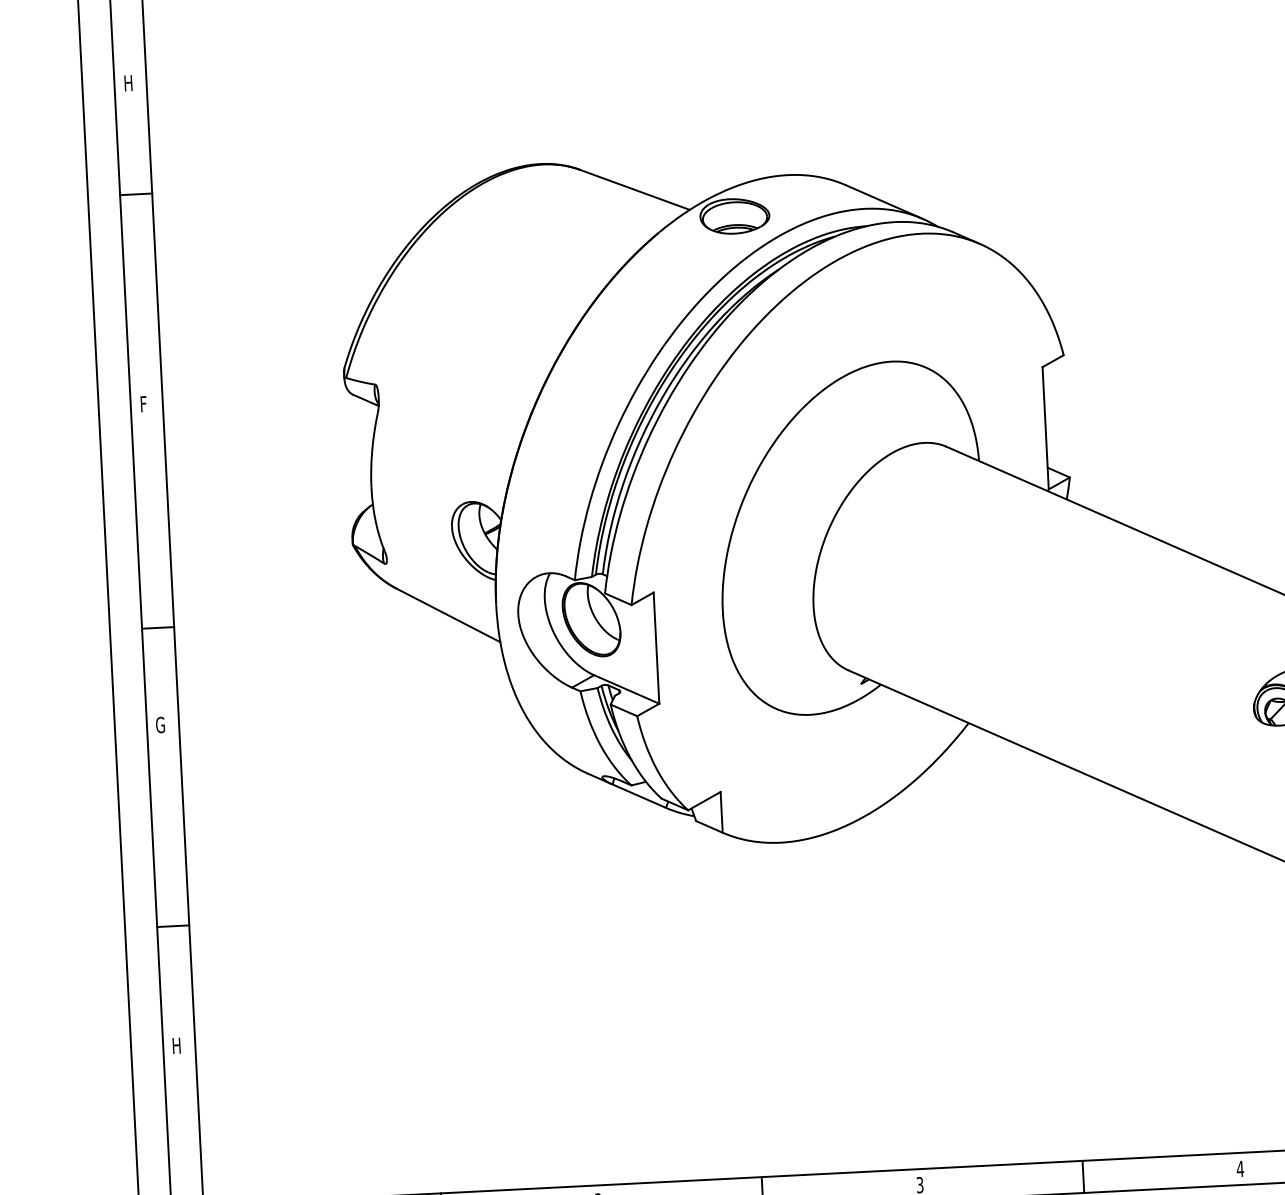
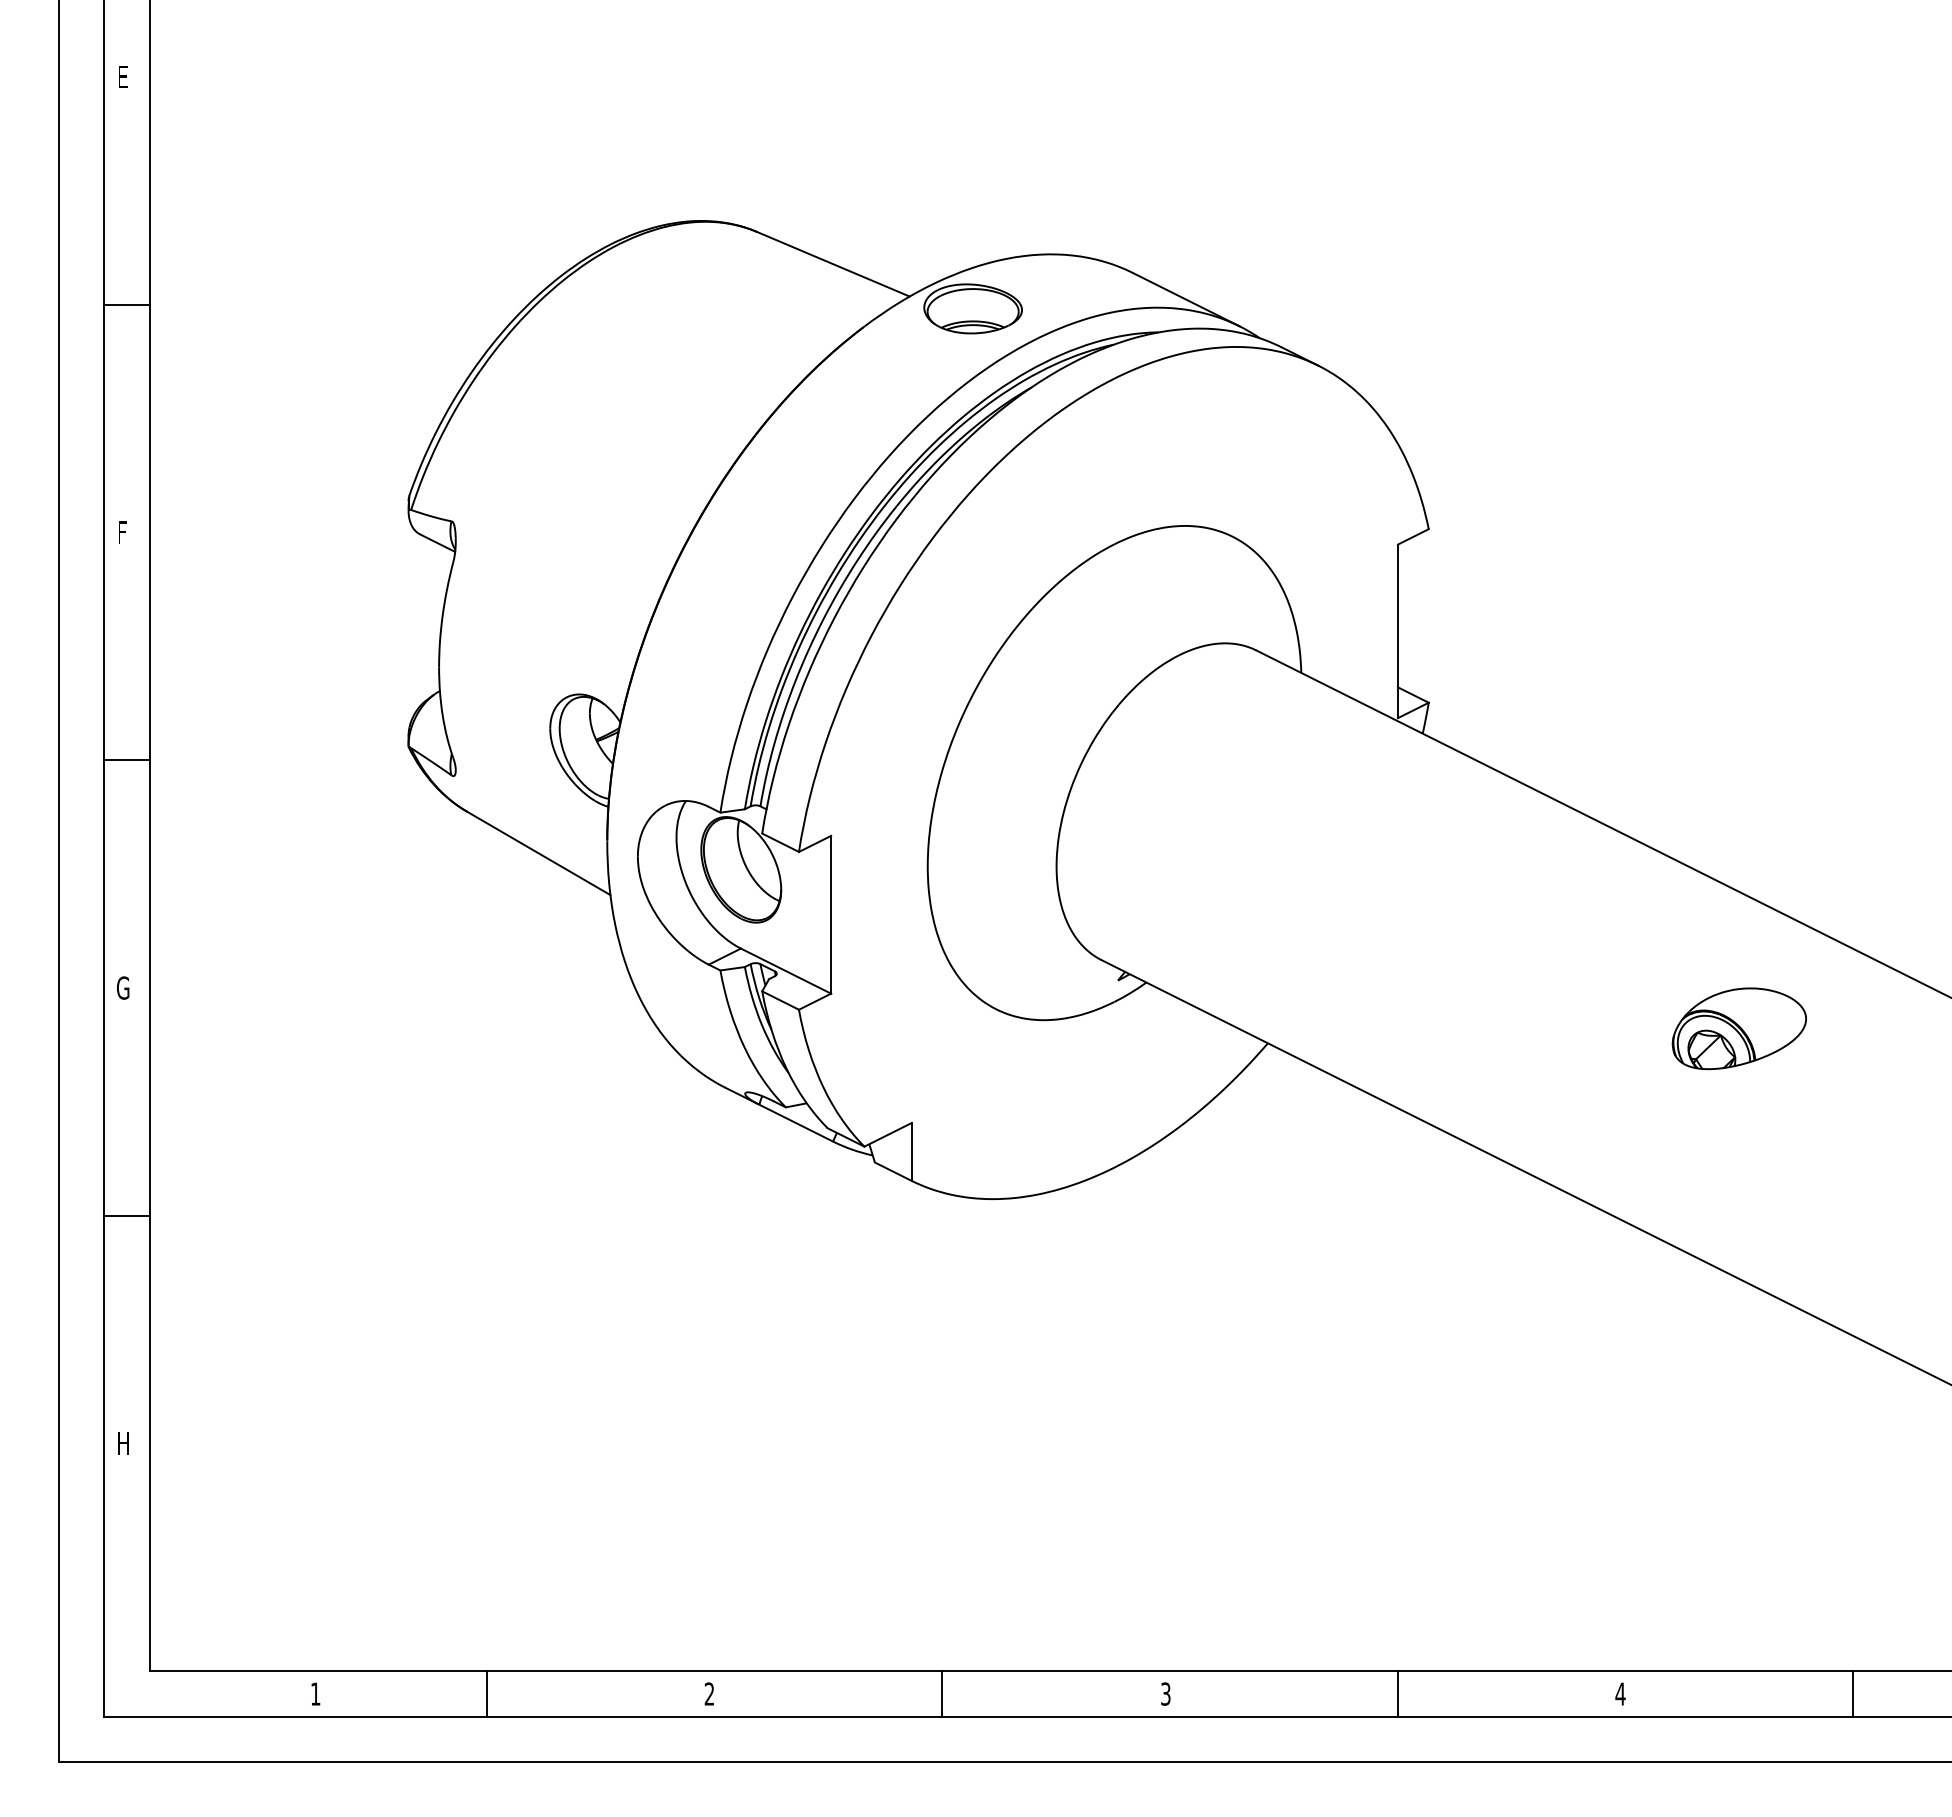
text: (128, 82) -> (124, 76), H -> E
line: (135, 194) -> (126, 304), moved
line: (157, 628) -> (126, 760), moved
line: (172, 925) -> (126, 1215), moved

